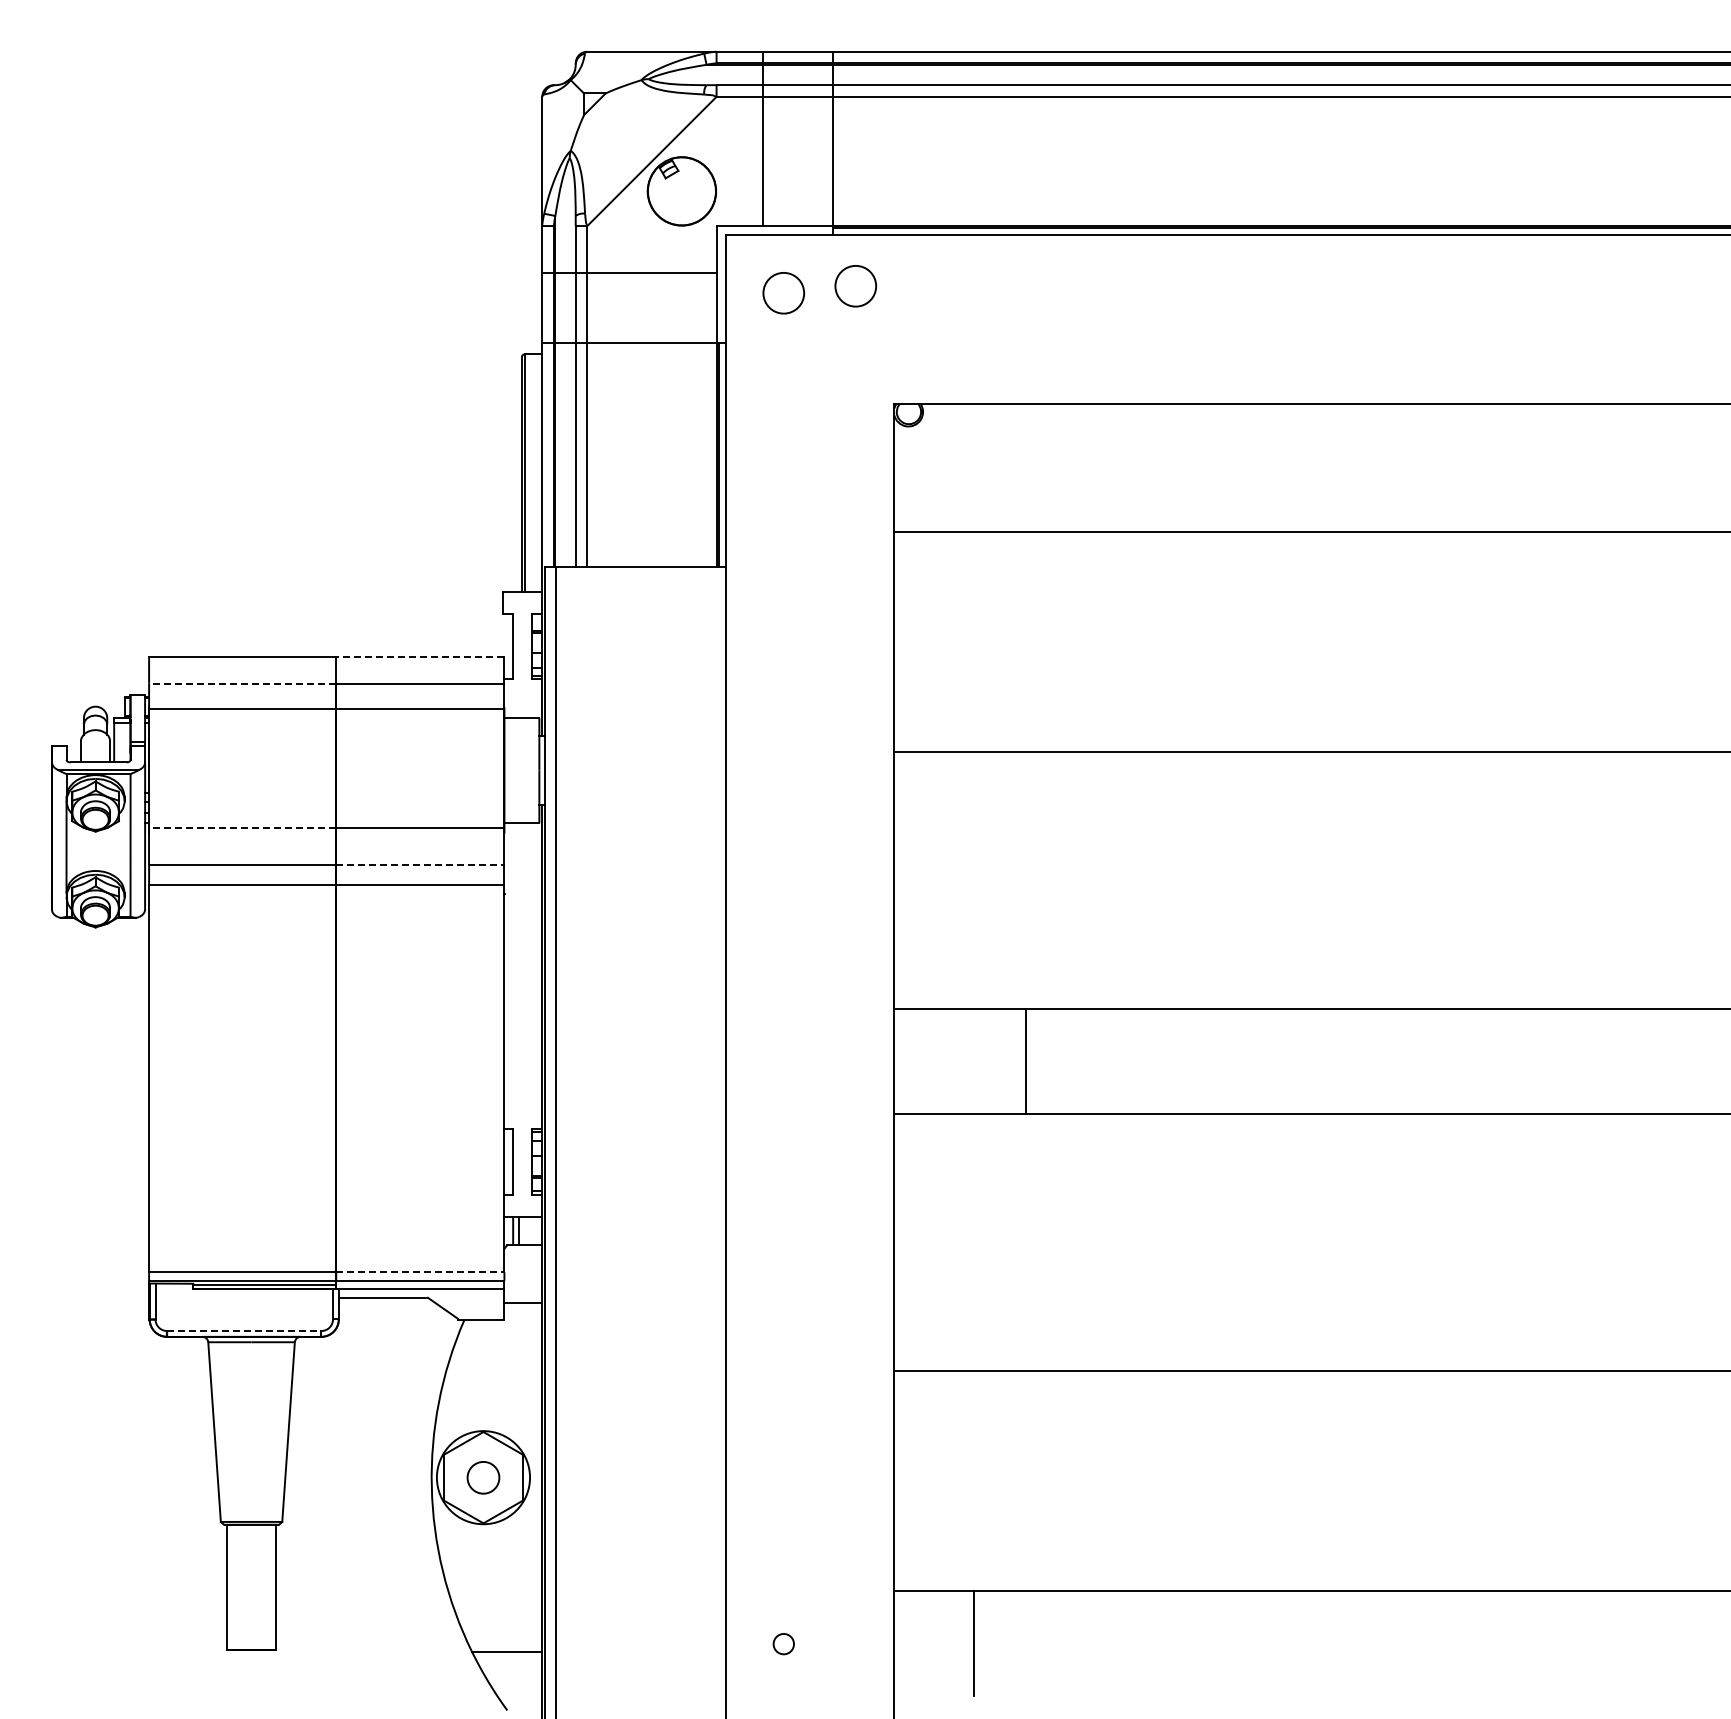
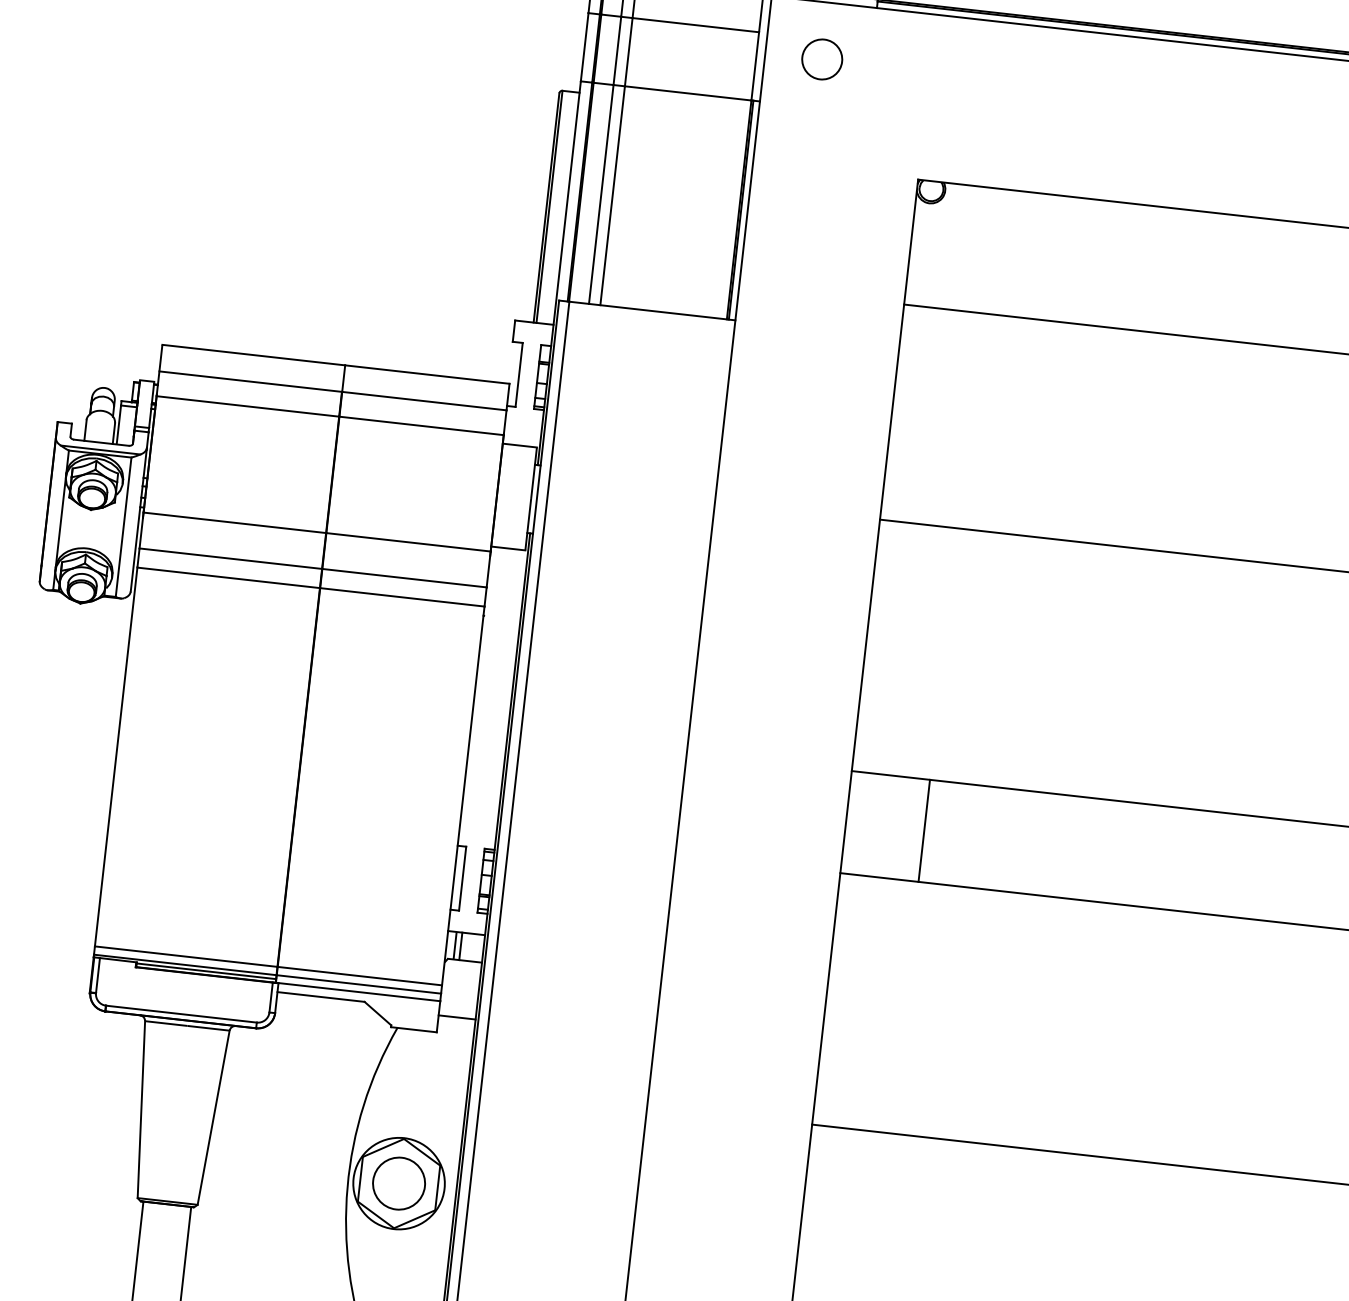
circle: (855, 286) -> (893, 60), removed
line: (419, 656) -> (426, 374), dashed -> solid
line: (242, 683) -> (250, 381), dashed -> solid
line: (242, 828) -> (234, 523), dashed -> solid
line: (420, 864) -> (404, 577), dashed -> solid
line: (1026, 1061) -> (924, 830), moved
line: (420, 1272) -> (360, 976), dashed -> solid
line: (244, 1331) -> (181, 1014), dashed -> solid
circle: (483, 1477) -> (399, 1183), size x1.67

